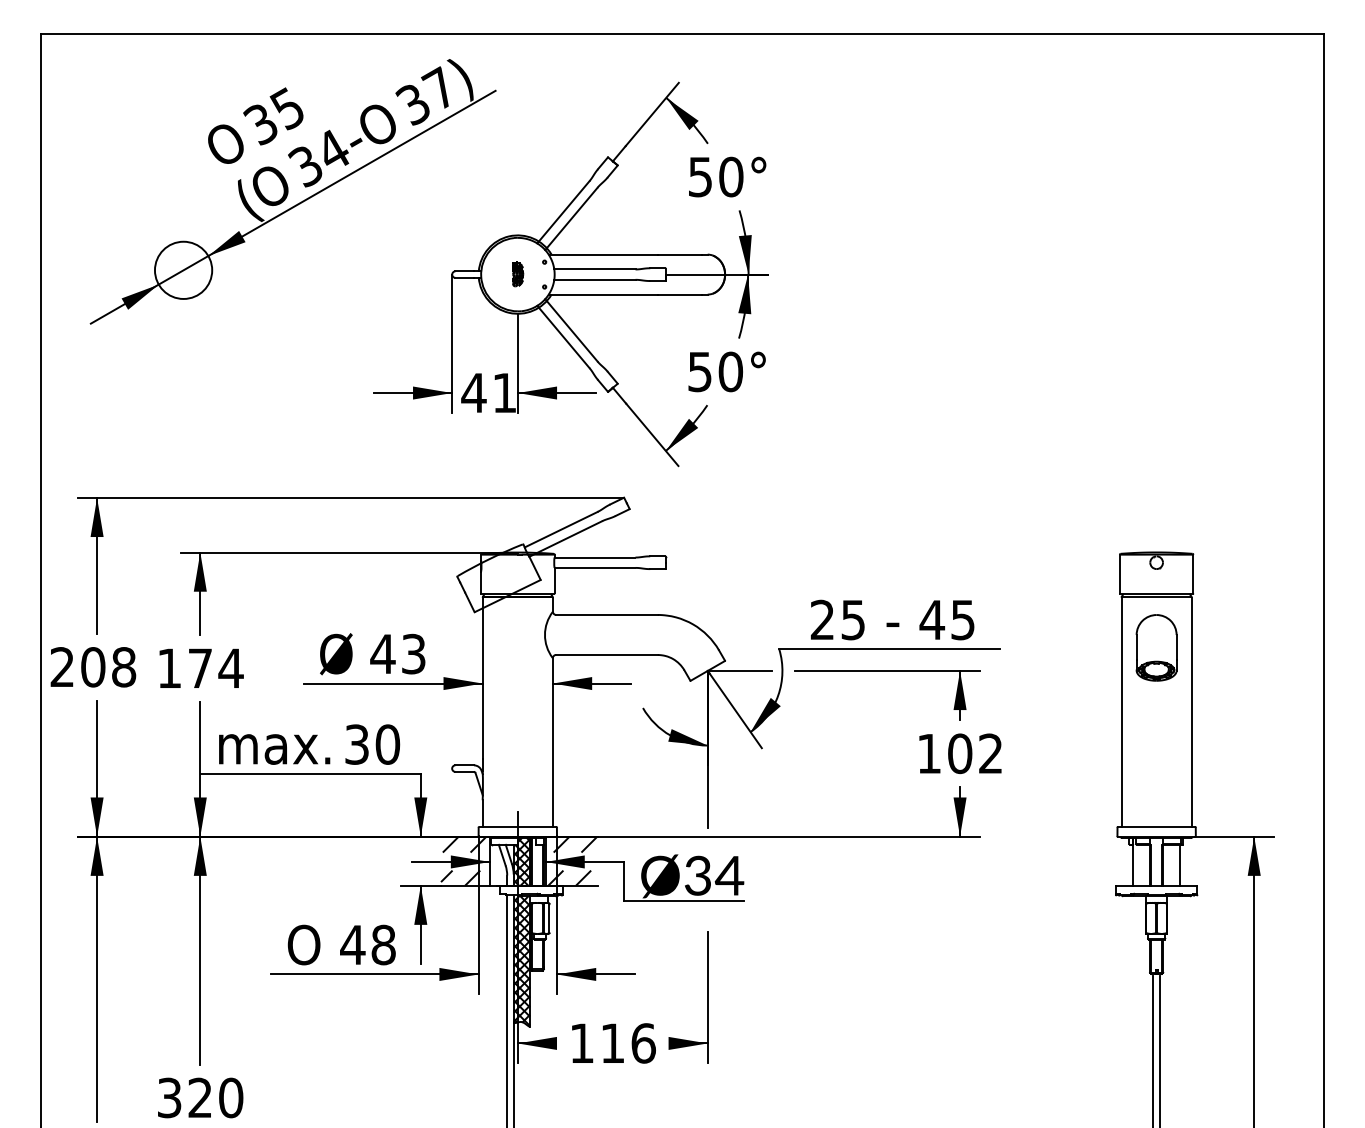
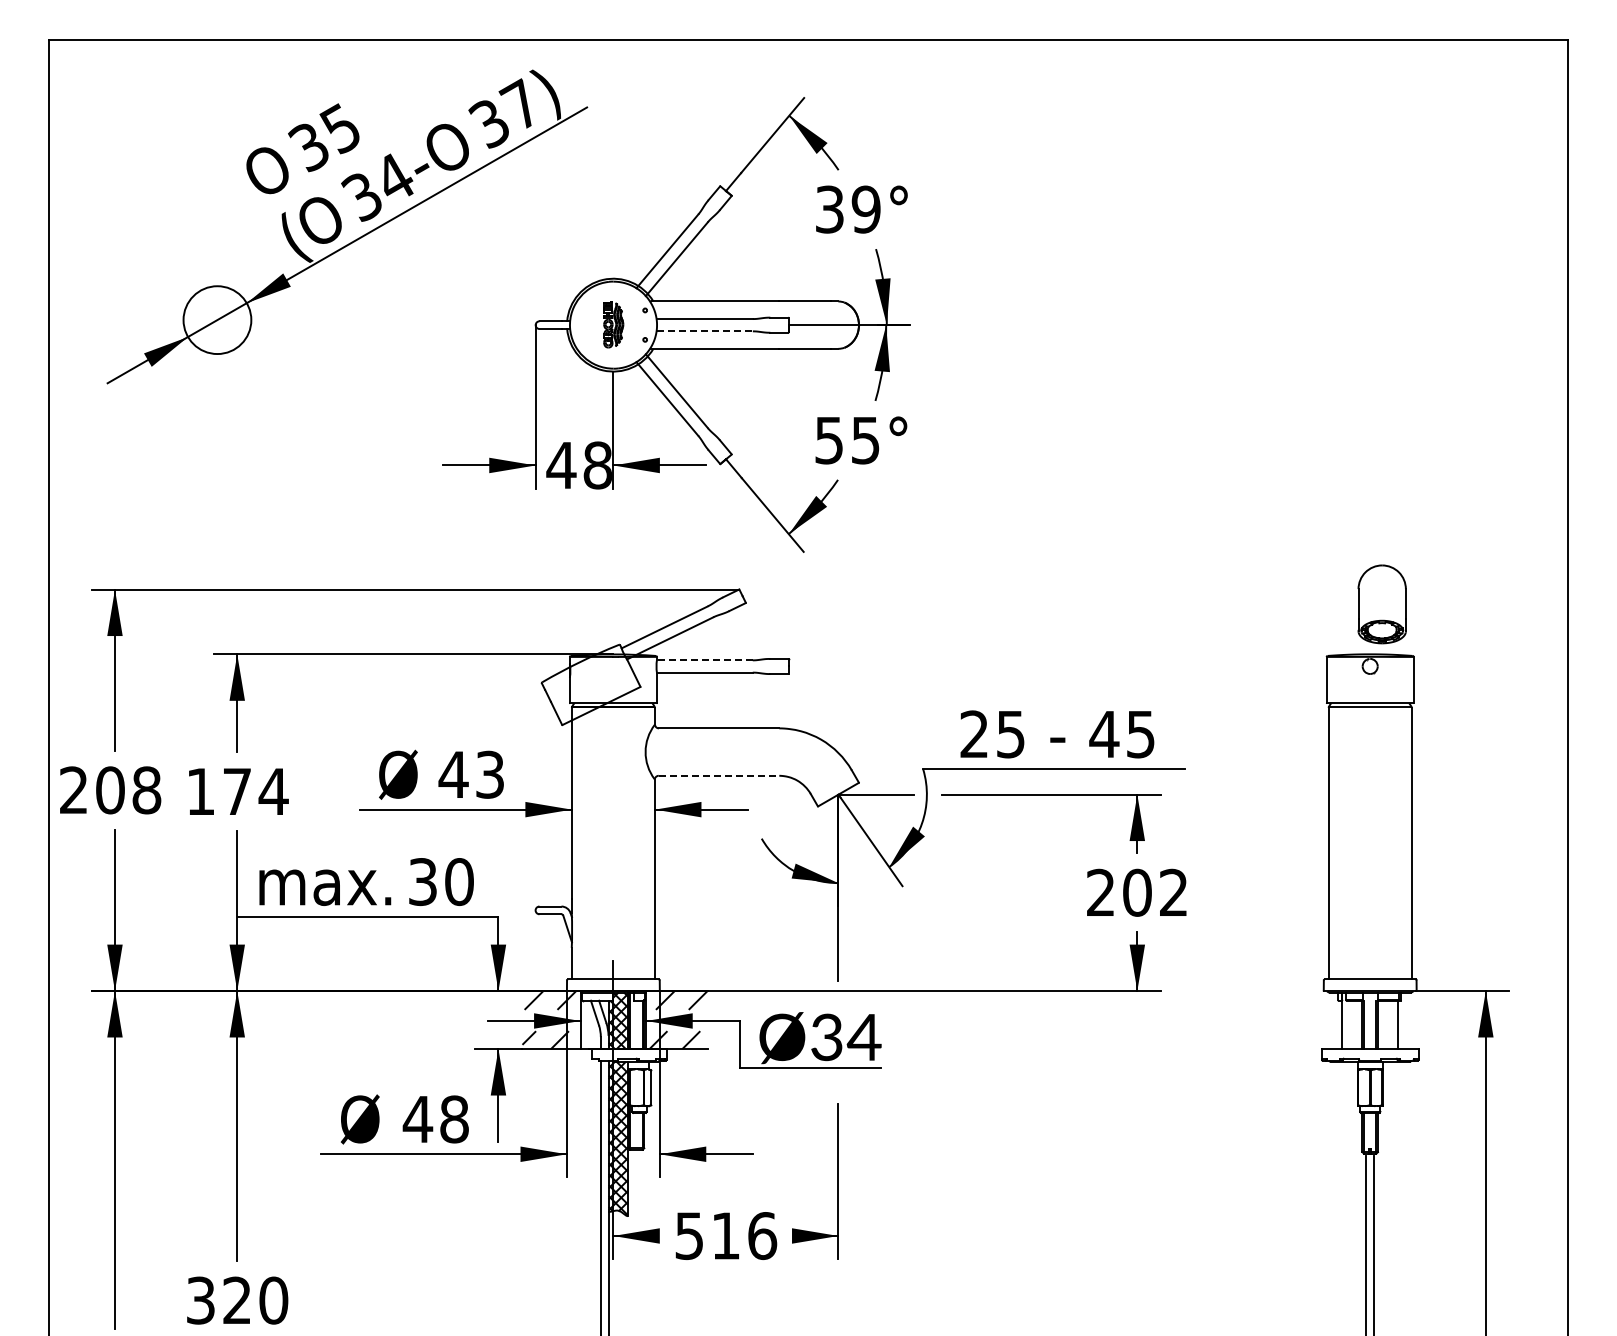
text: (716, 176) -> (848, 209), 50° -> 39°
part: (517, 274) -> (613, 324), size x1.6
line: (595, 279) -> (705, 331), solid -> dashed
text: (730, 371) -> (865, 440), 50° -> 55°
text: (504, 393) -> (597, 465), 41 -> 48
line: (594, 557) -> (704, 660), solid -> dashed
part: (1156, 647) -> (1381, 604), moved
line: (607, 654) -> (719, 775), solid -> dashed
text: (928, 752) -> (1100, 891), 102 -> 202
text: (303, 945) -> (359, 1119), O -> Ø
text: (581, 1043) -> (688, 1236), 116 -> 516

